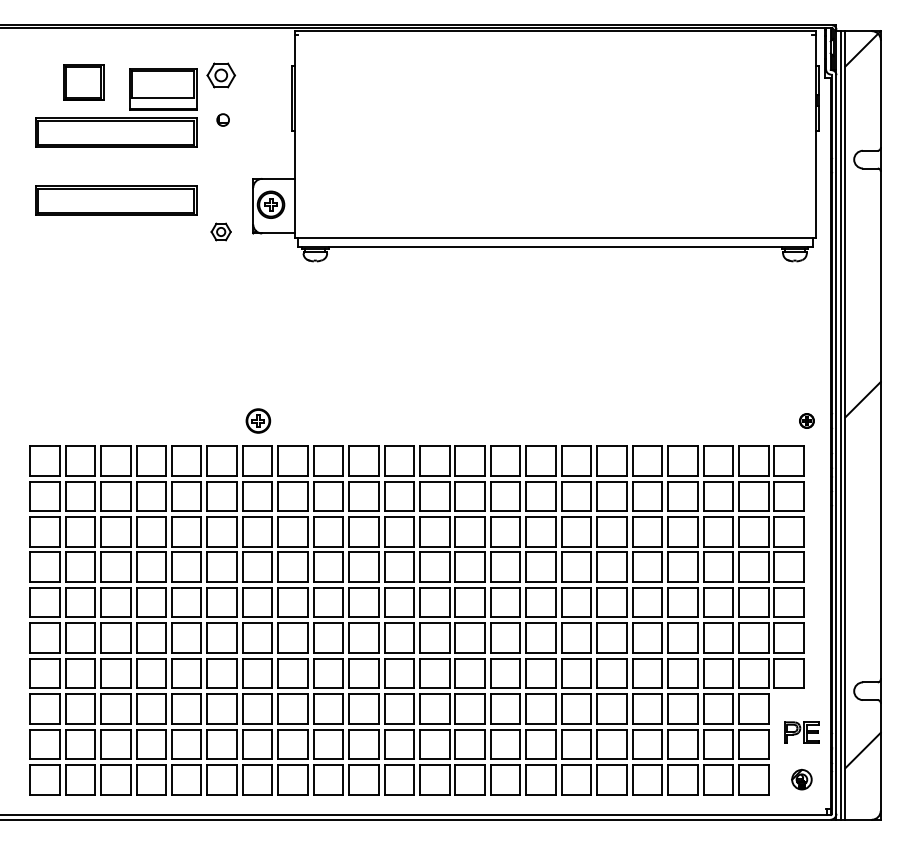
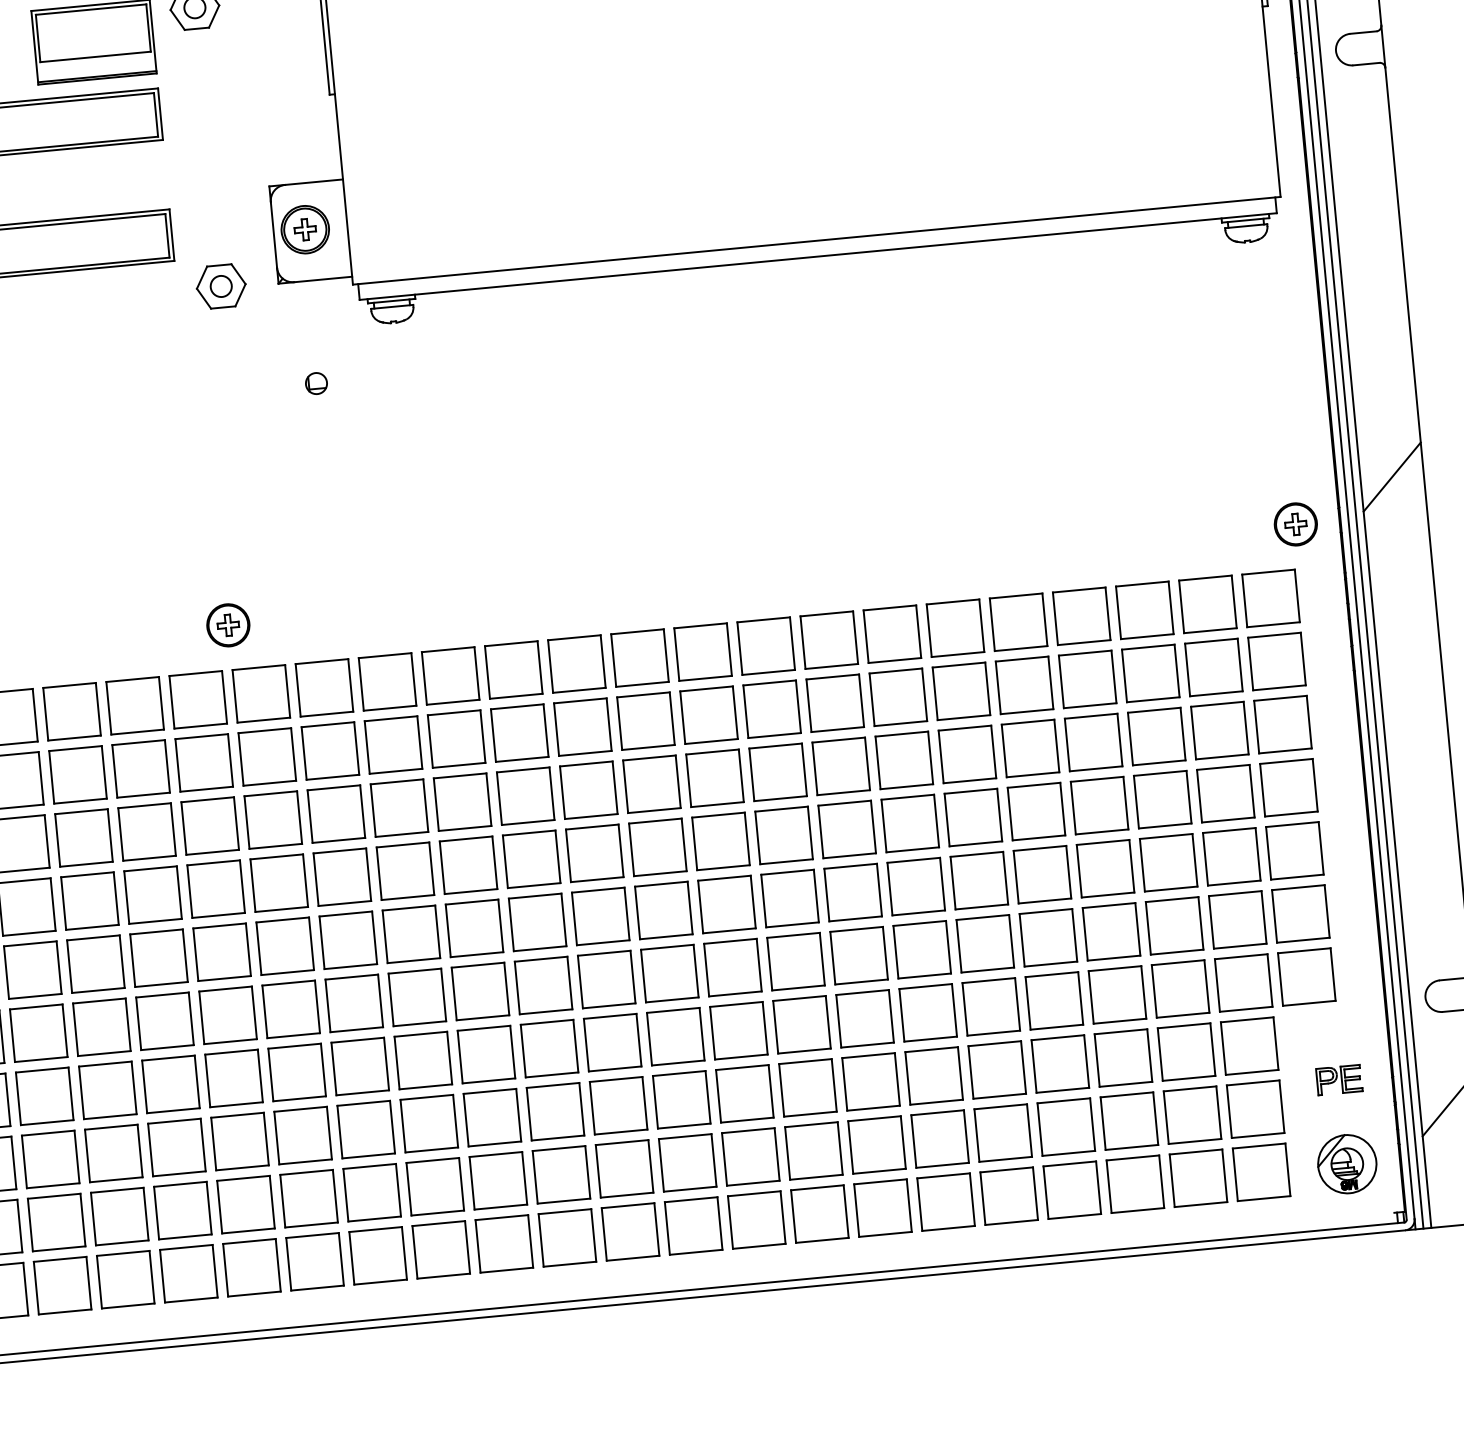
part: (222, 119) -> (315, 382), moved
part: (220, 231) -> (219, 285), size x1.43
part: (258, 420) -> (228, 624), moved
part: (806, 420) -> (1295, 523), size x1.67
part: (801, 732) -> (1338, 1079), size x0.71
part: (801, 779) -> (1346, 1163), size x1.67

